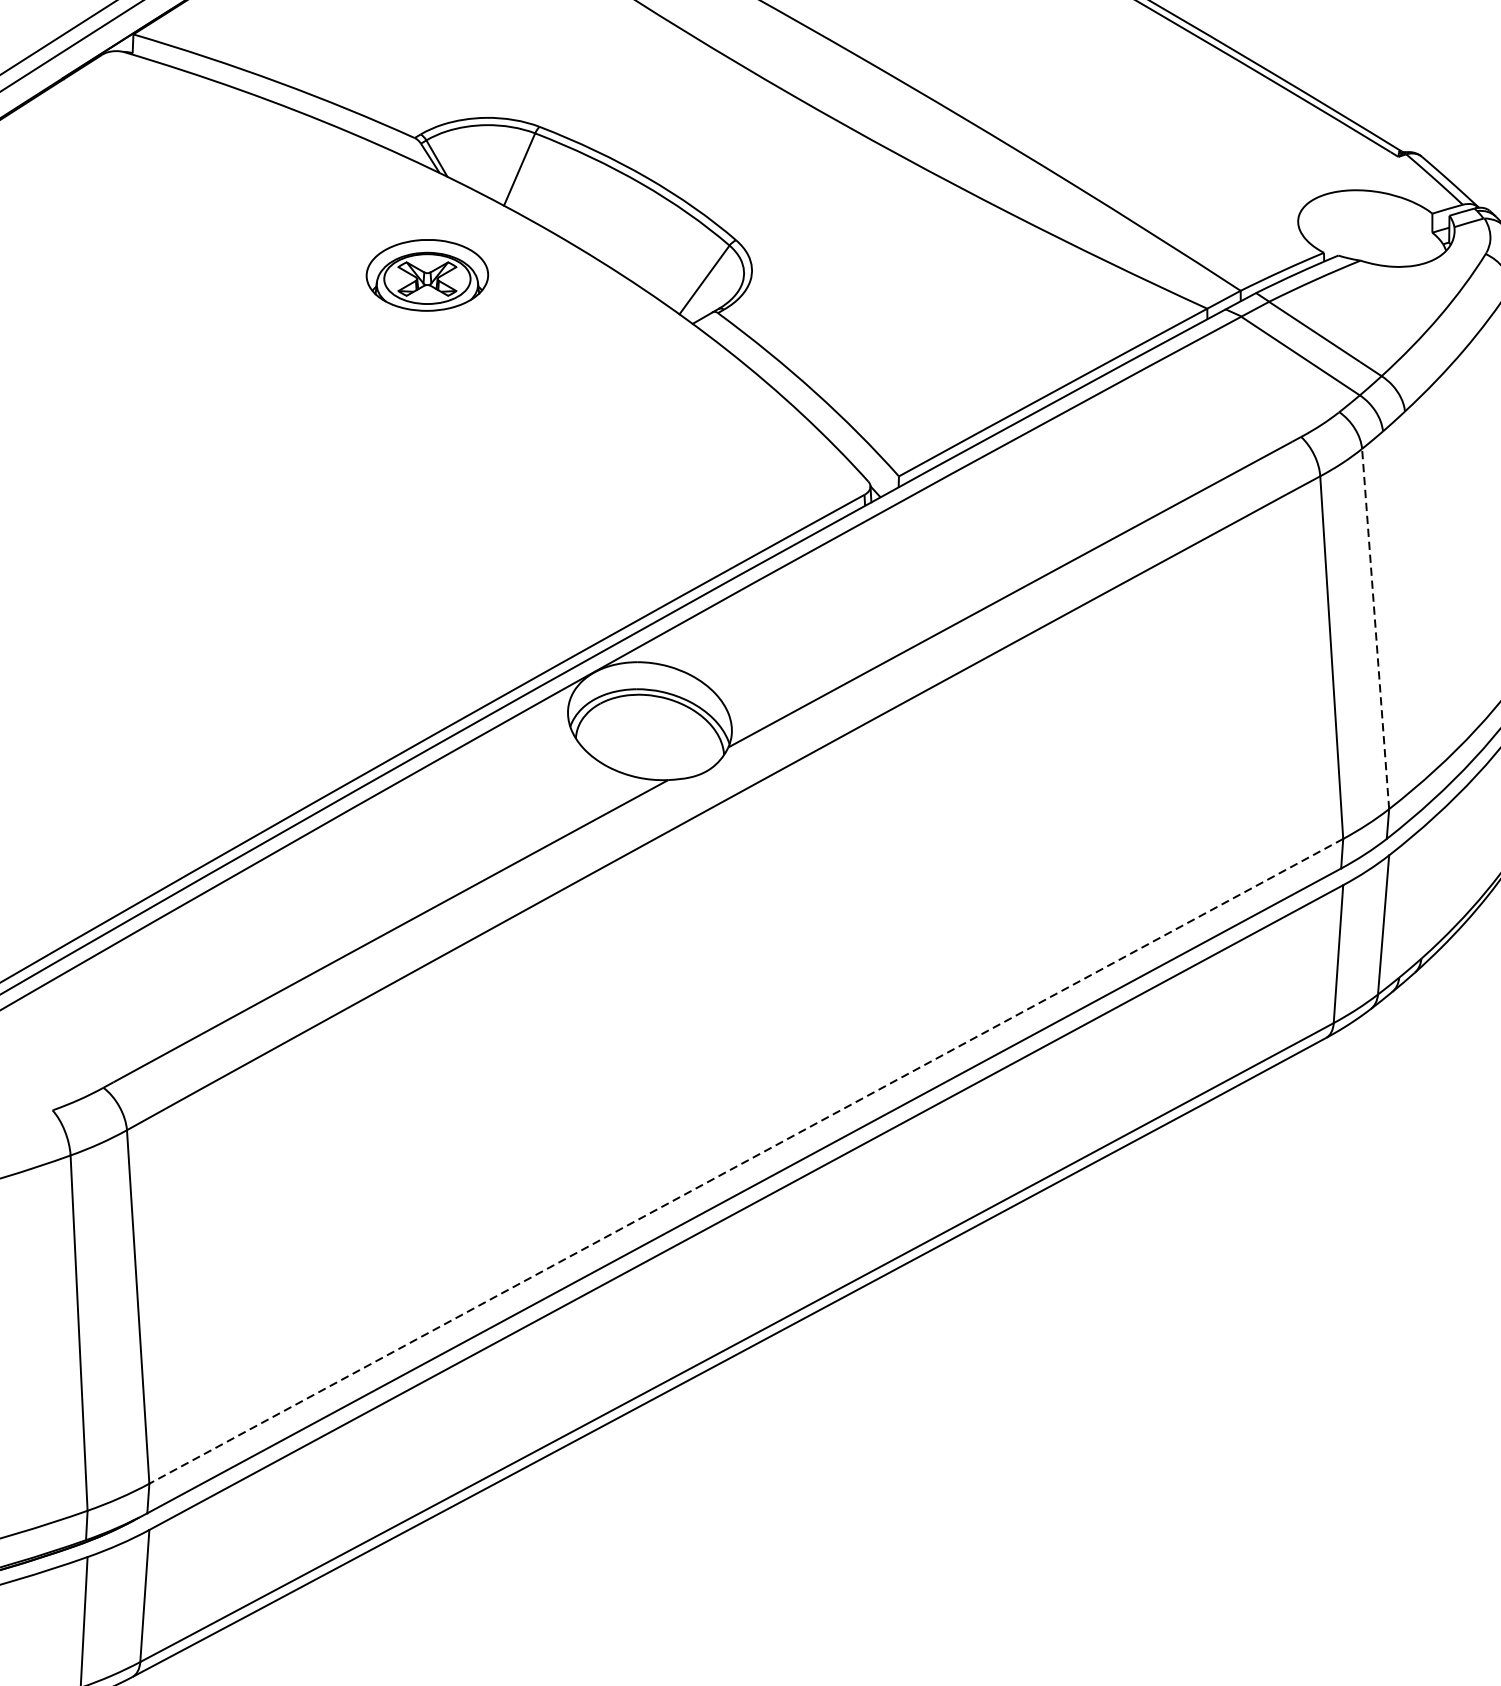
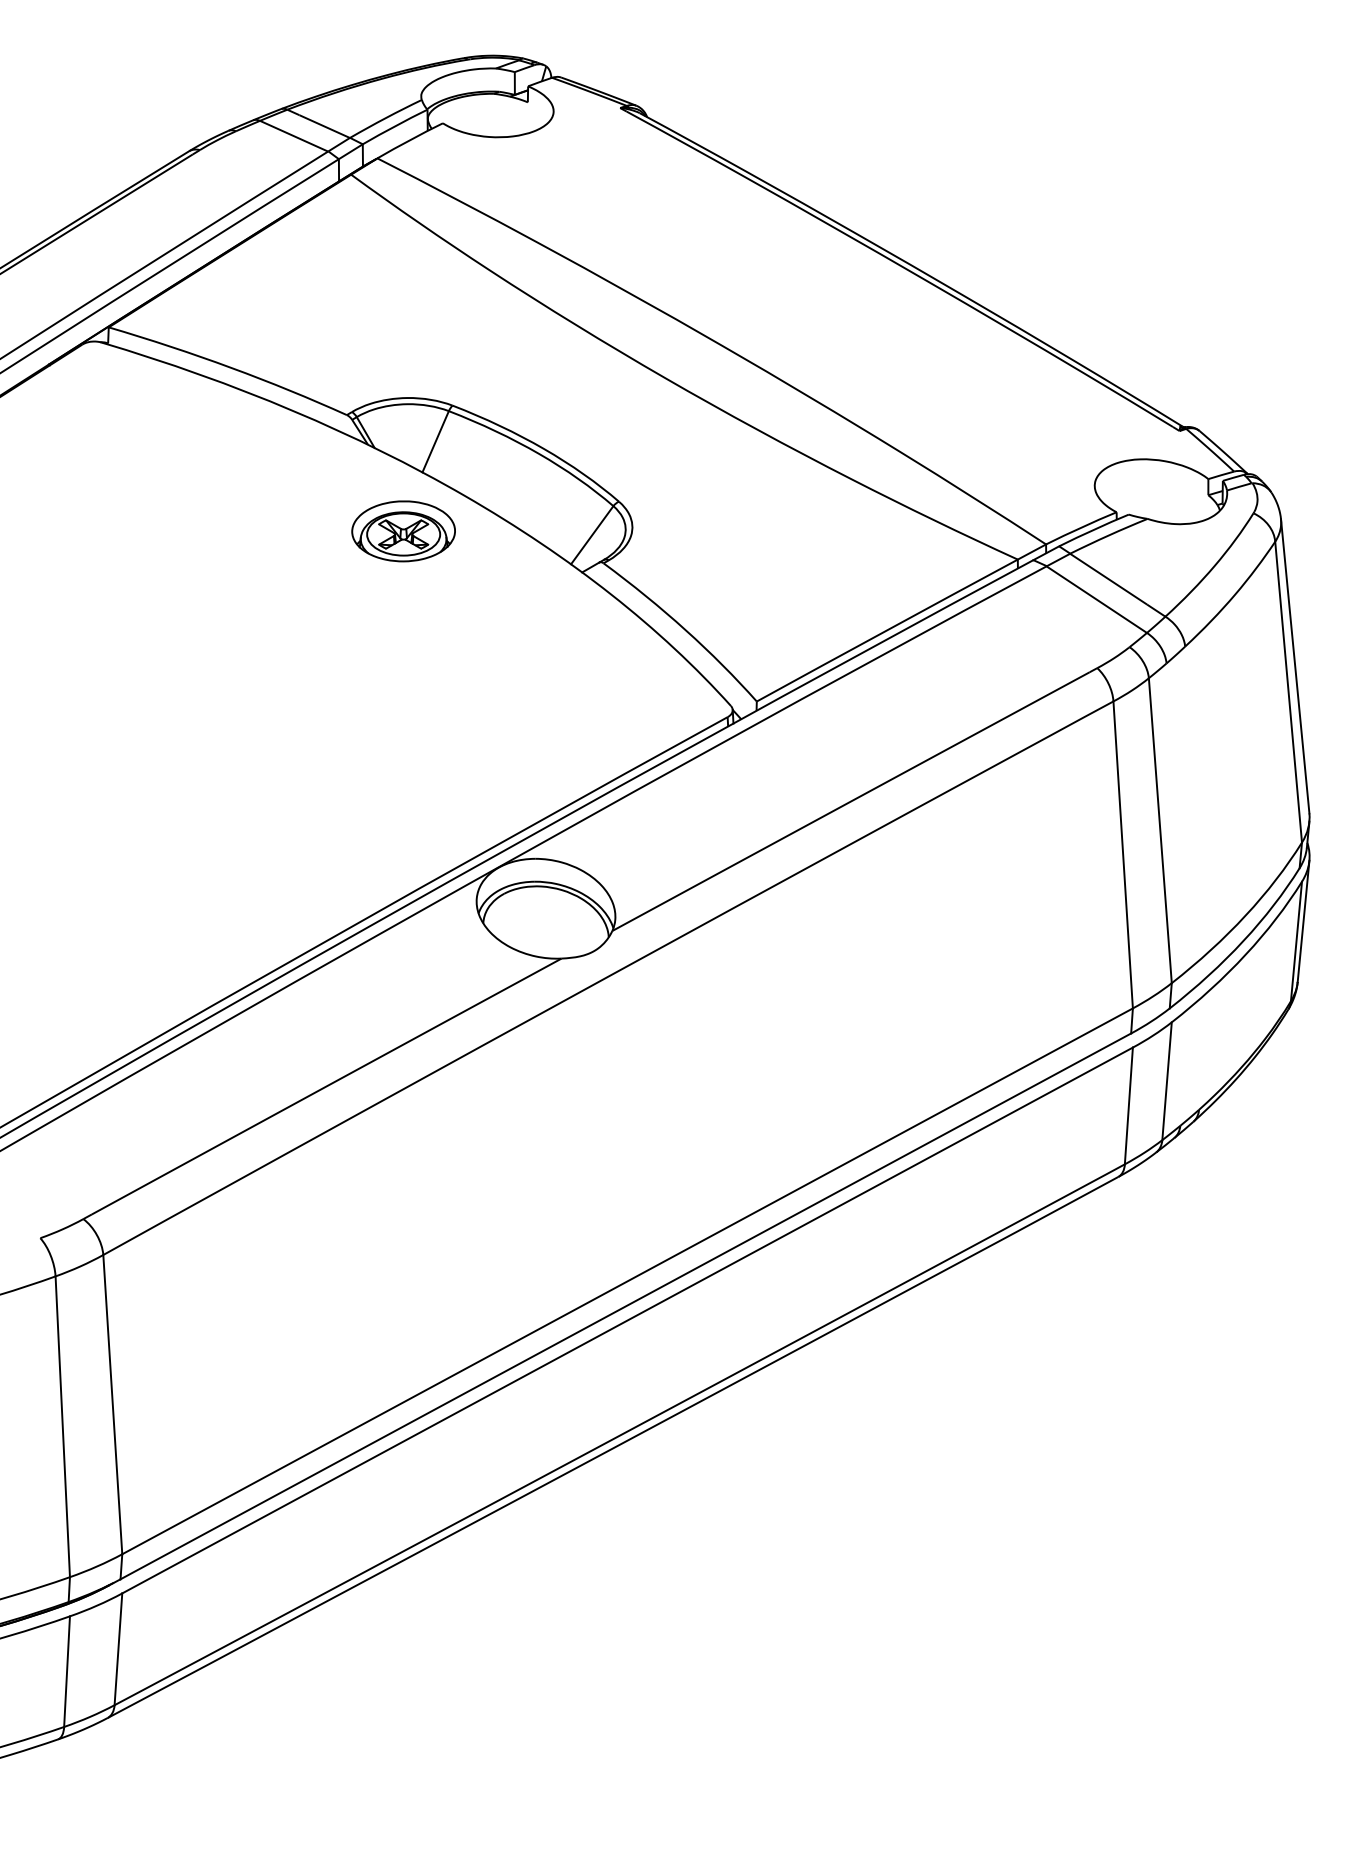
part: (427, 275) -> (403, 531), moved
line: (1375, 628) -> (1160, 830), dashed -> solid
line: (746, 1161) -> (627, 1281), dashed -> solid

